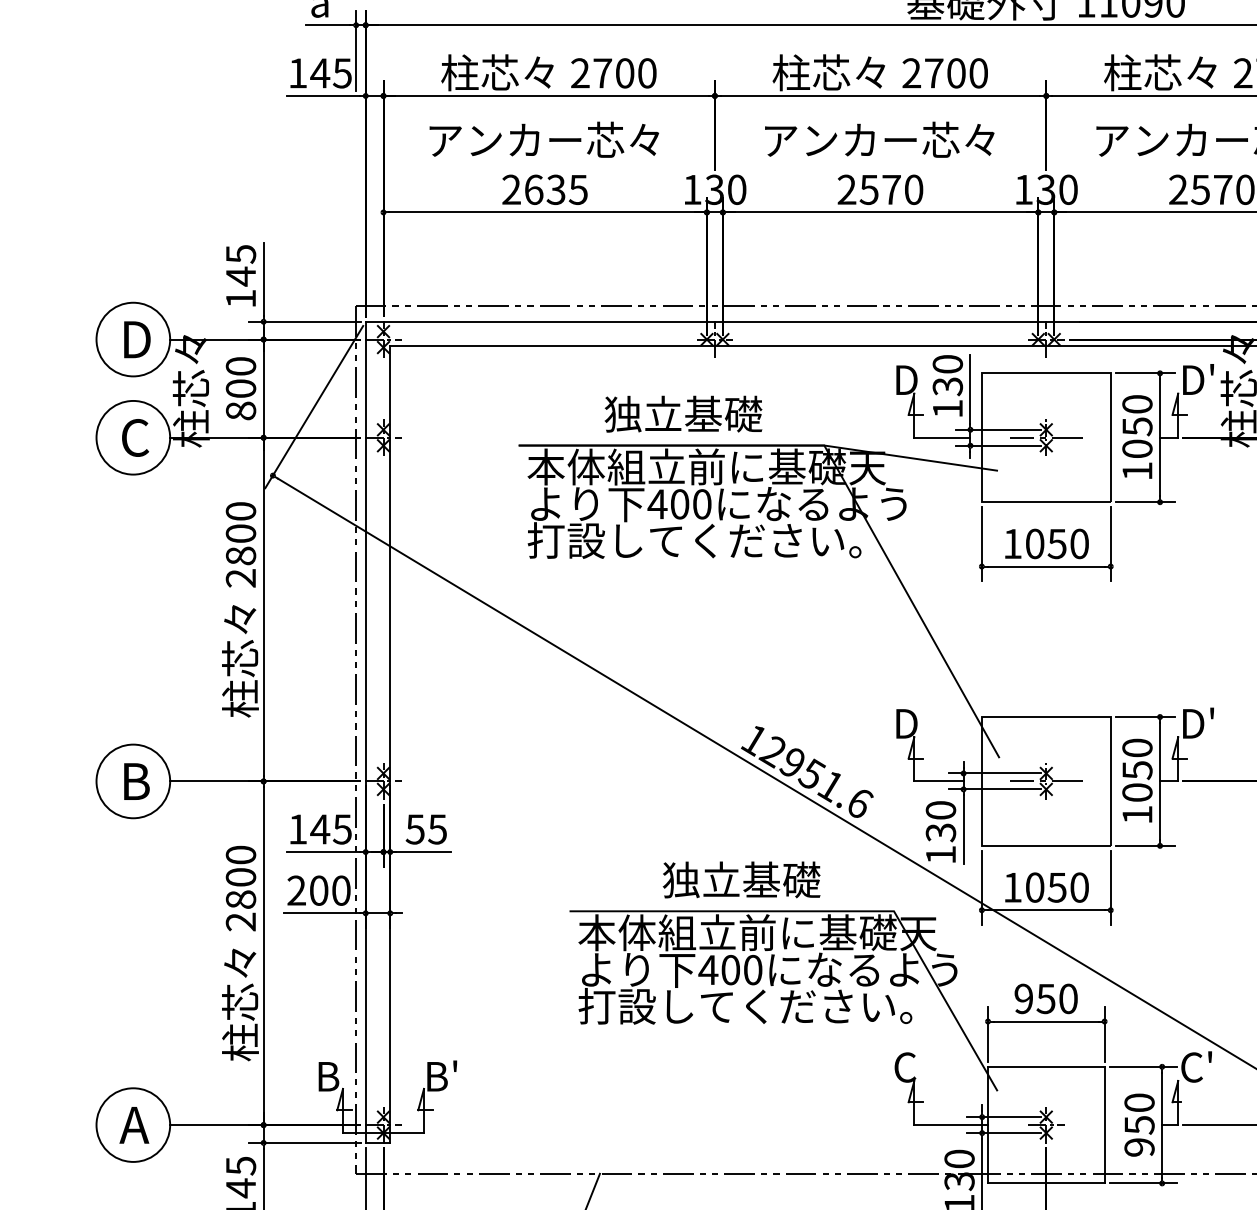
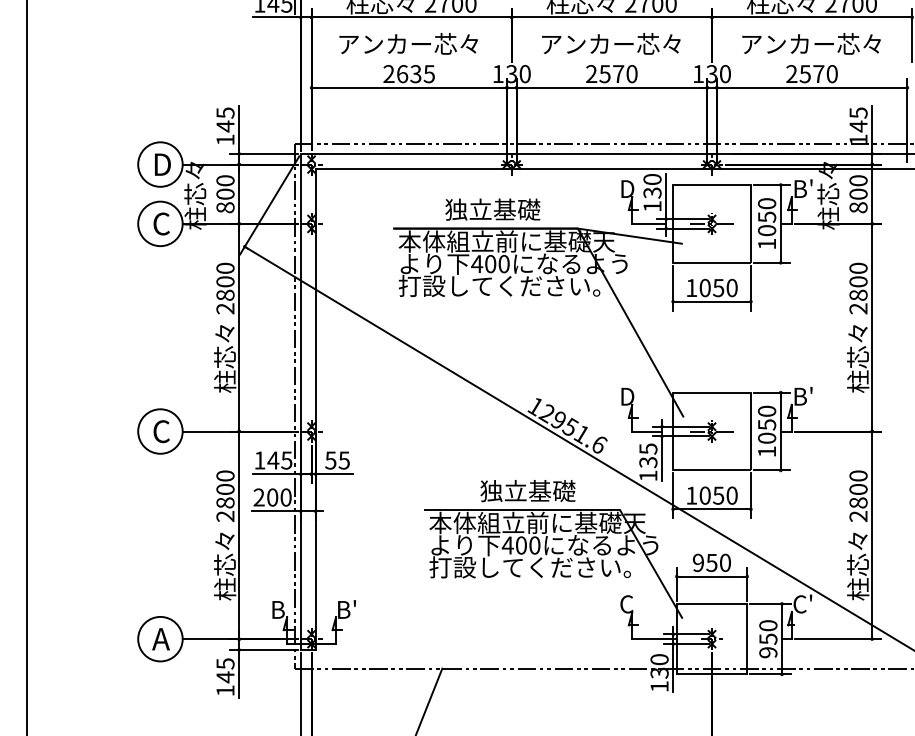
text: (1199, 379) -> (804, 188), D' -> B'
text: (1199, 723) -> (804, 396), D' -> B'
text: (135, 781) -> (161, 431), B -> C
text: (941, 809) -> (648, 448), 130 -> 135

